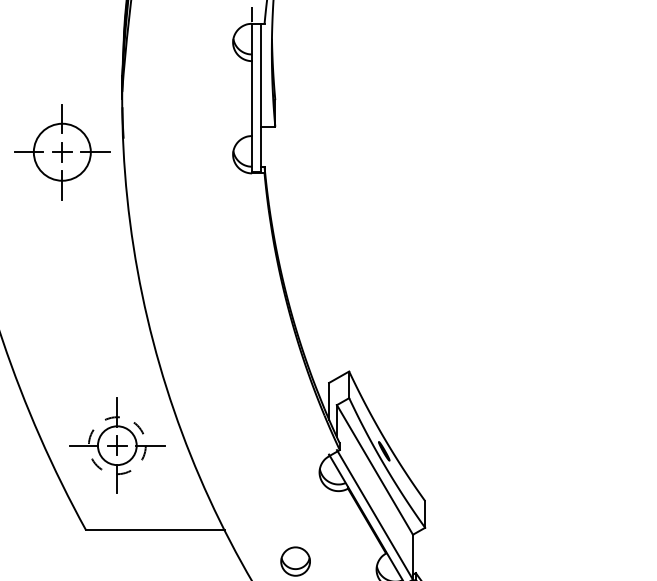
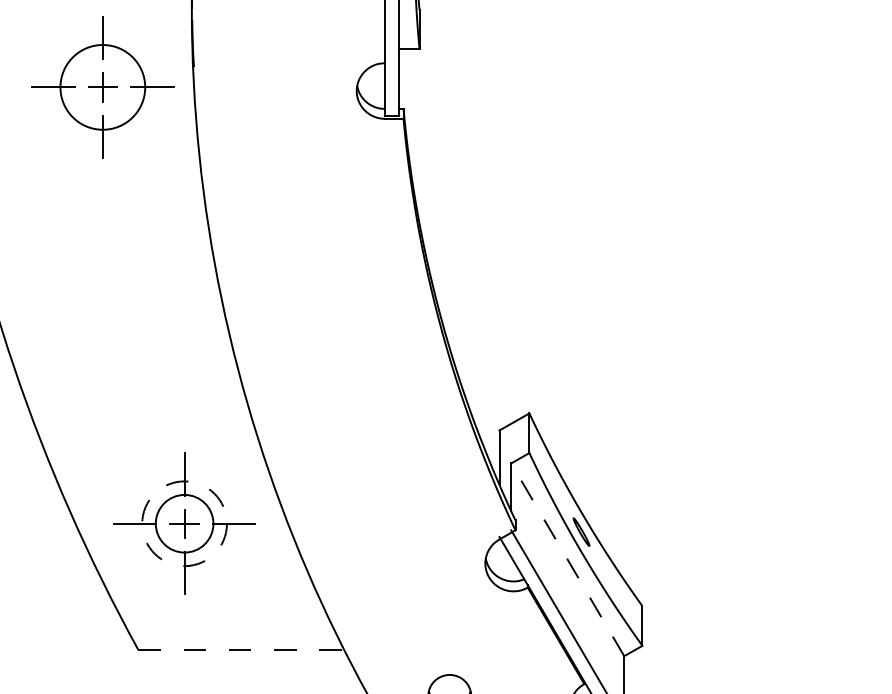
line: (374, 469) -> (567, 559), solid -> dashed
line: (156, 530) -> (242, 649), solid -> dashed

